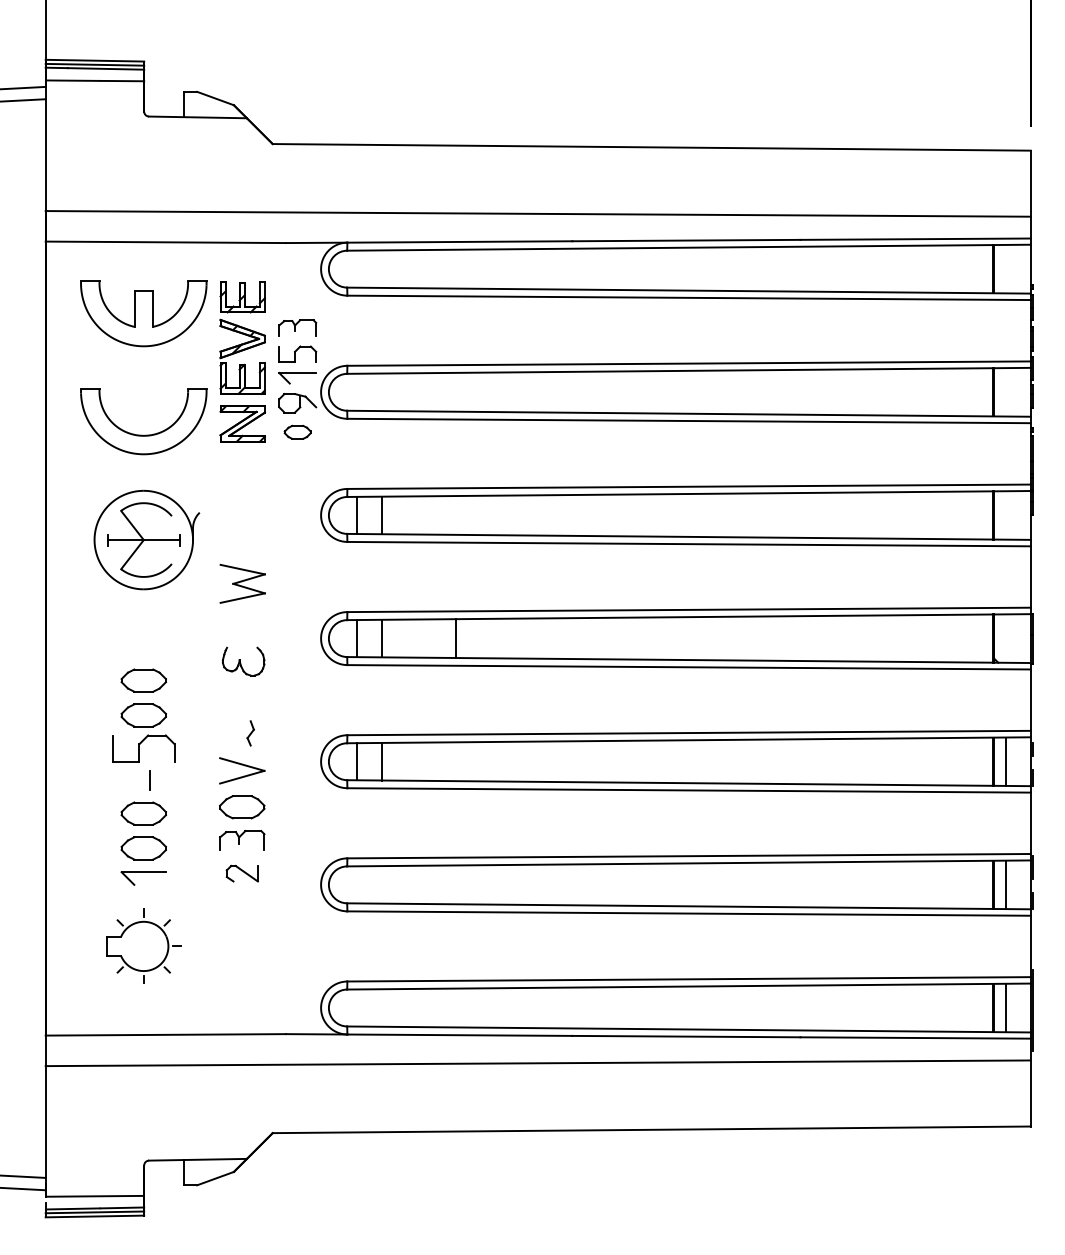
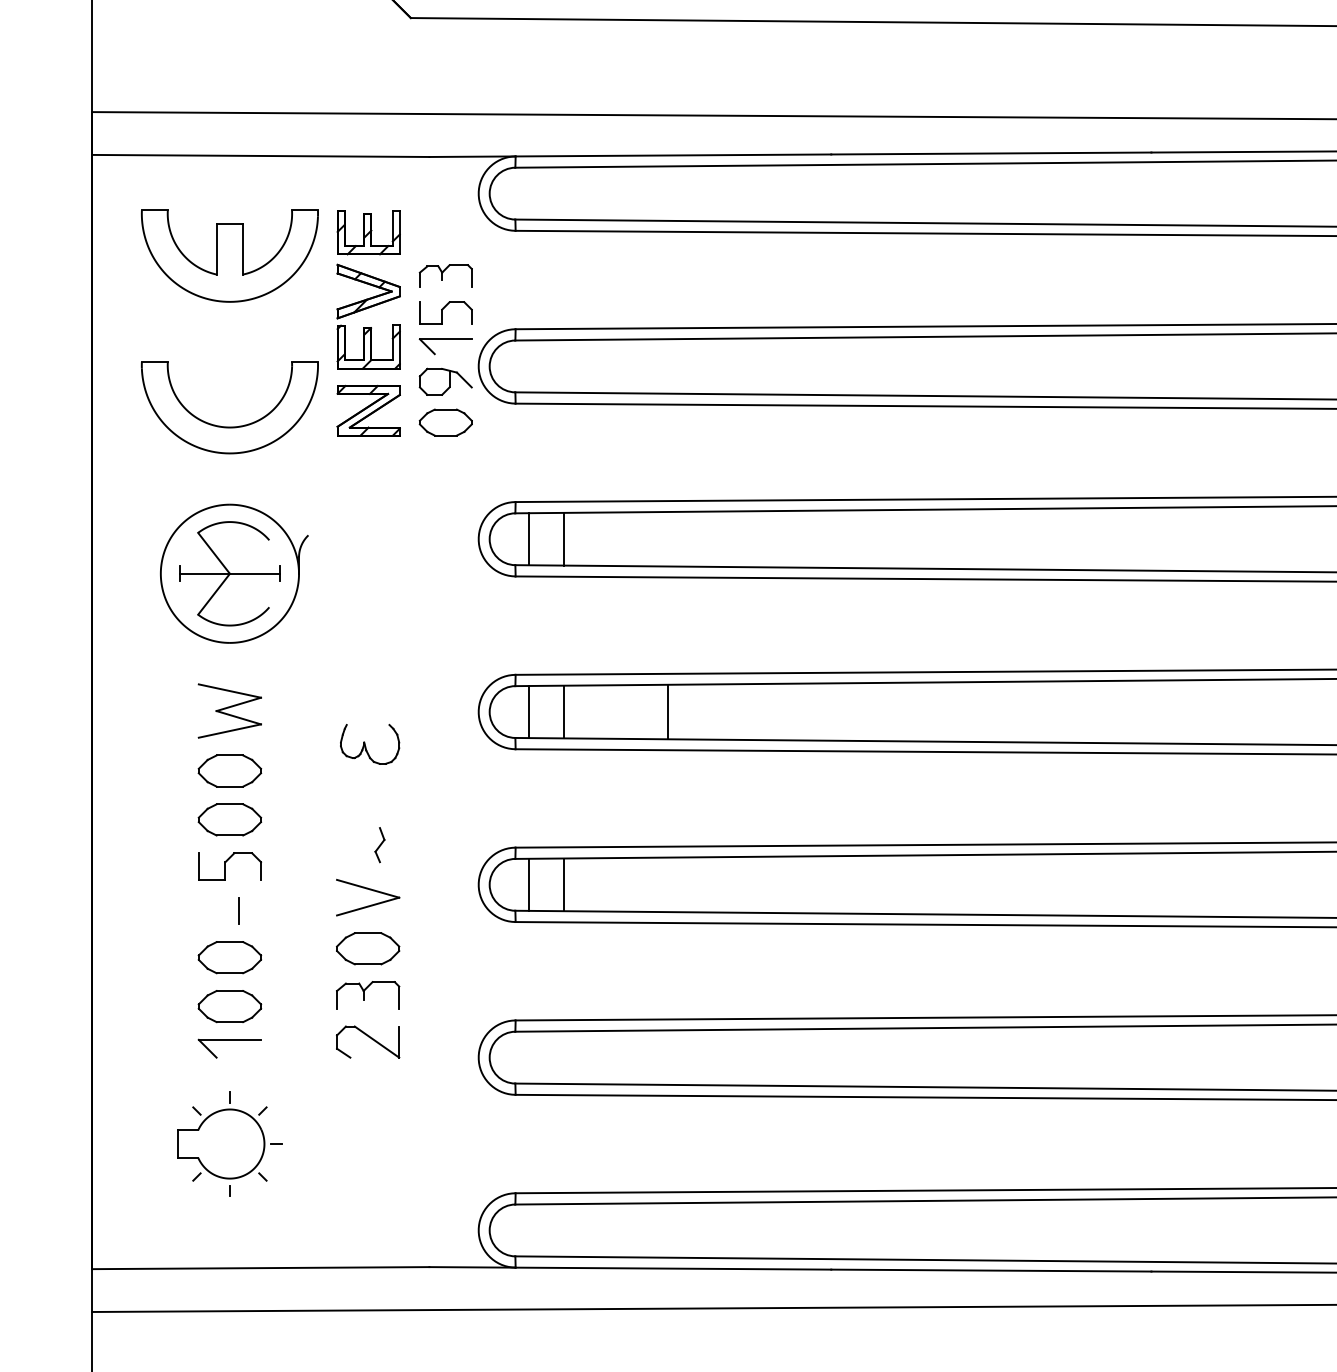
part: (297, 432) -> (445, 422), size x1.43
part: (242, 583) -> (229, 710), moved
part: (143, 748) -> (229, 866), size x0.71
part: (242, 873) -> (368, 1041), size x1.43

